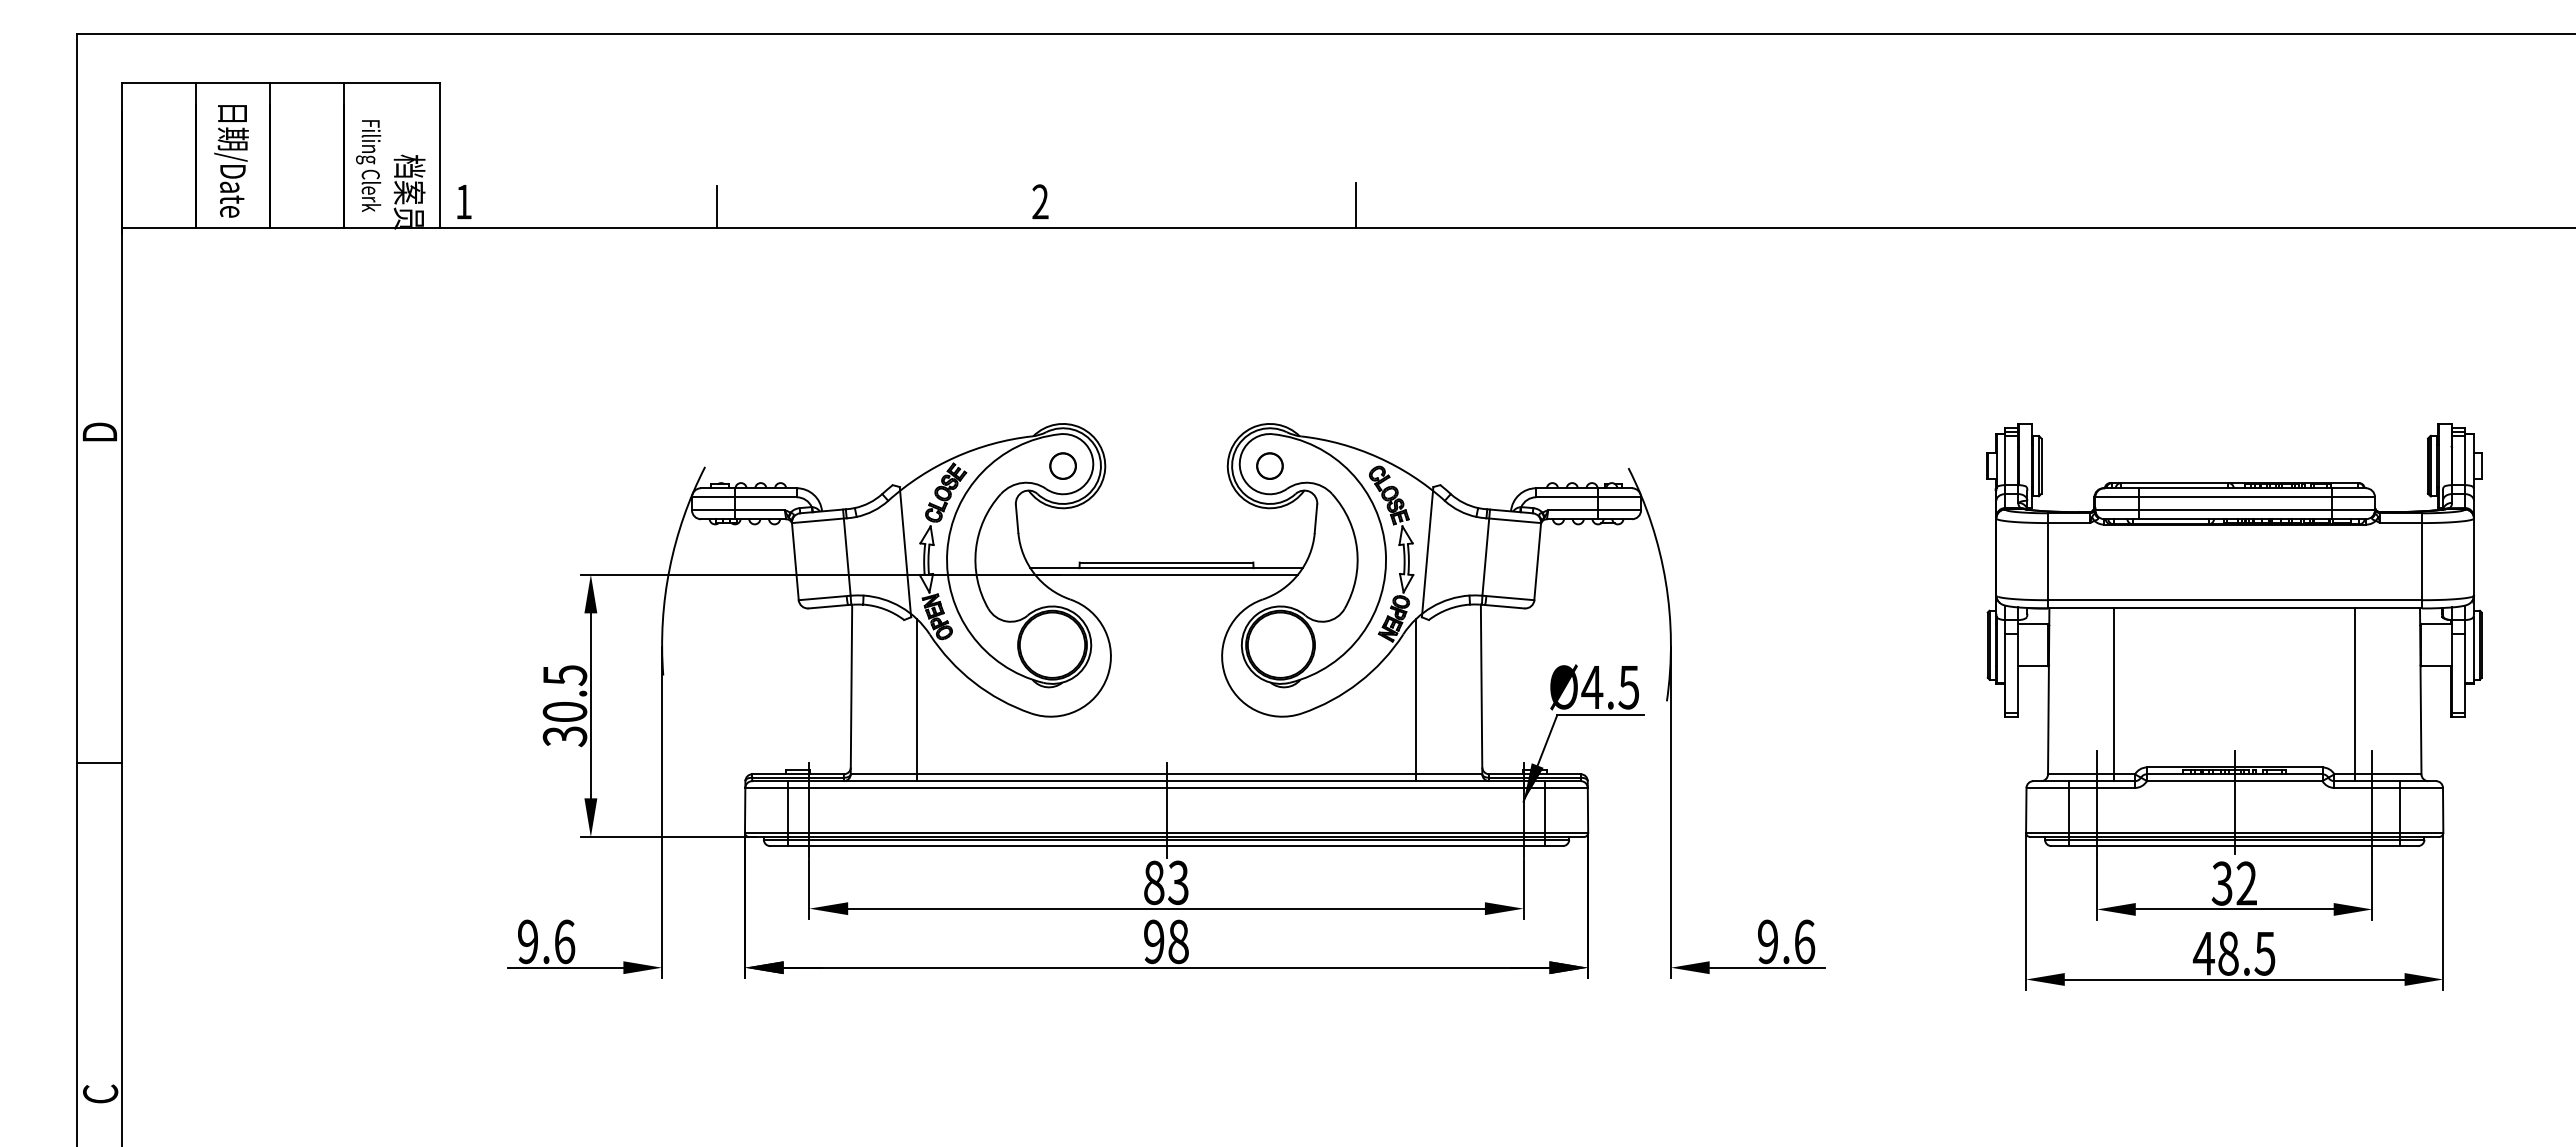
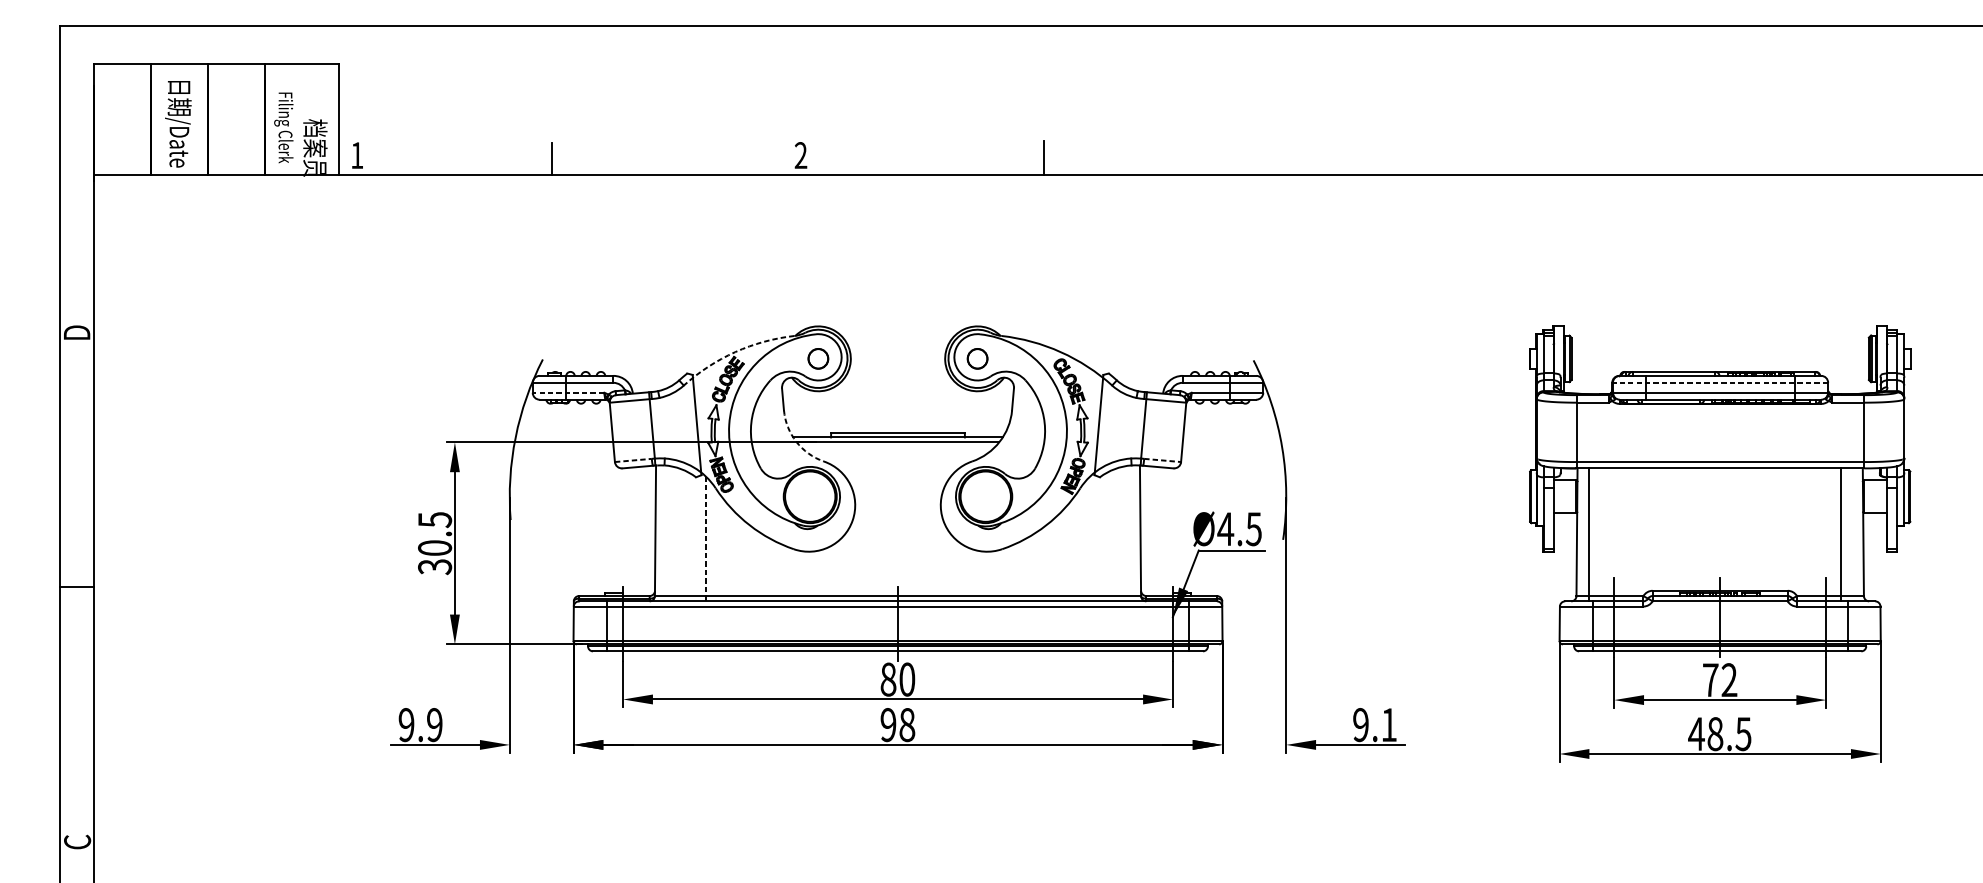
arc: (955, 457) -> (735, 352), solid -> dashed
line: (2235, 497) -> (1720, 383), solid -> dashed
line: (737, 510) -> (567, 393), solid -> dashed
arc: (1034, 573) -> (796, 441), solid -> dashed
line: (823, 598) -> (633, 460), solid -> dashed
line: (1510, 598) -> (1162, 460), solid -> dashed
line: (2114, 694) -> (1589, 534), moved
line: (2355, 694) -> (1841, 534), moved
line: (917, 700) -> (706, 539), solid -> dashed
line: (1416, 700) -> (1090, 539), removed
text: (1178, 882) -> (907, 679), 83 -> 80
text: (2221, 883) -> (1710, 680), 32 -> 72
text: (564, 941) -> (434, 724), 9.6 -> 9.9
text: (1805, 941) -> (1389, 724), 9.6 -> 9.1

